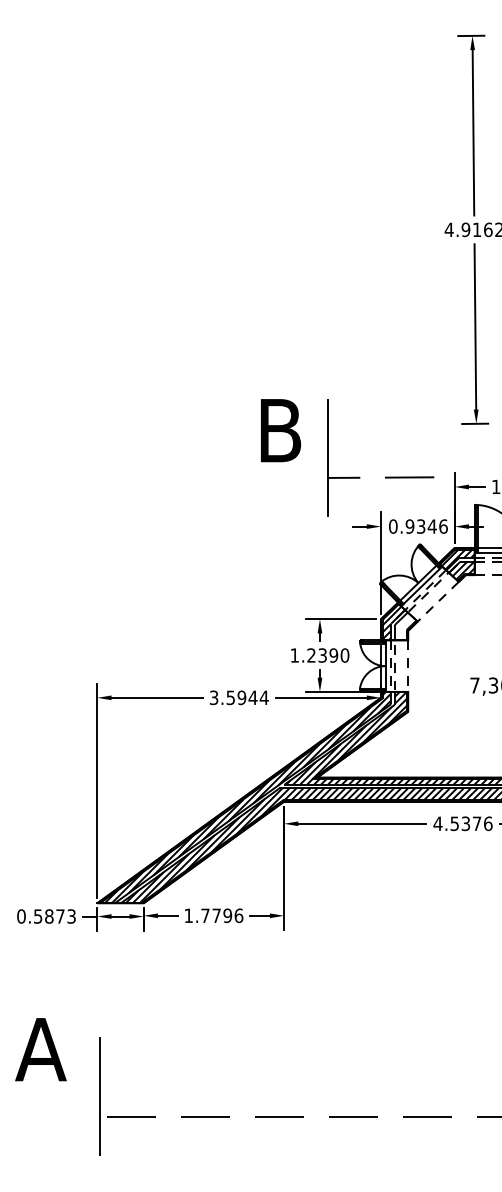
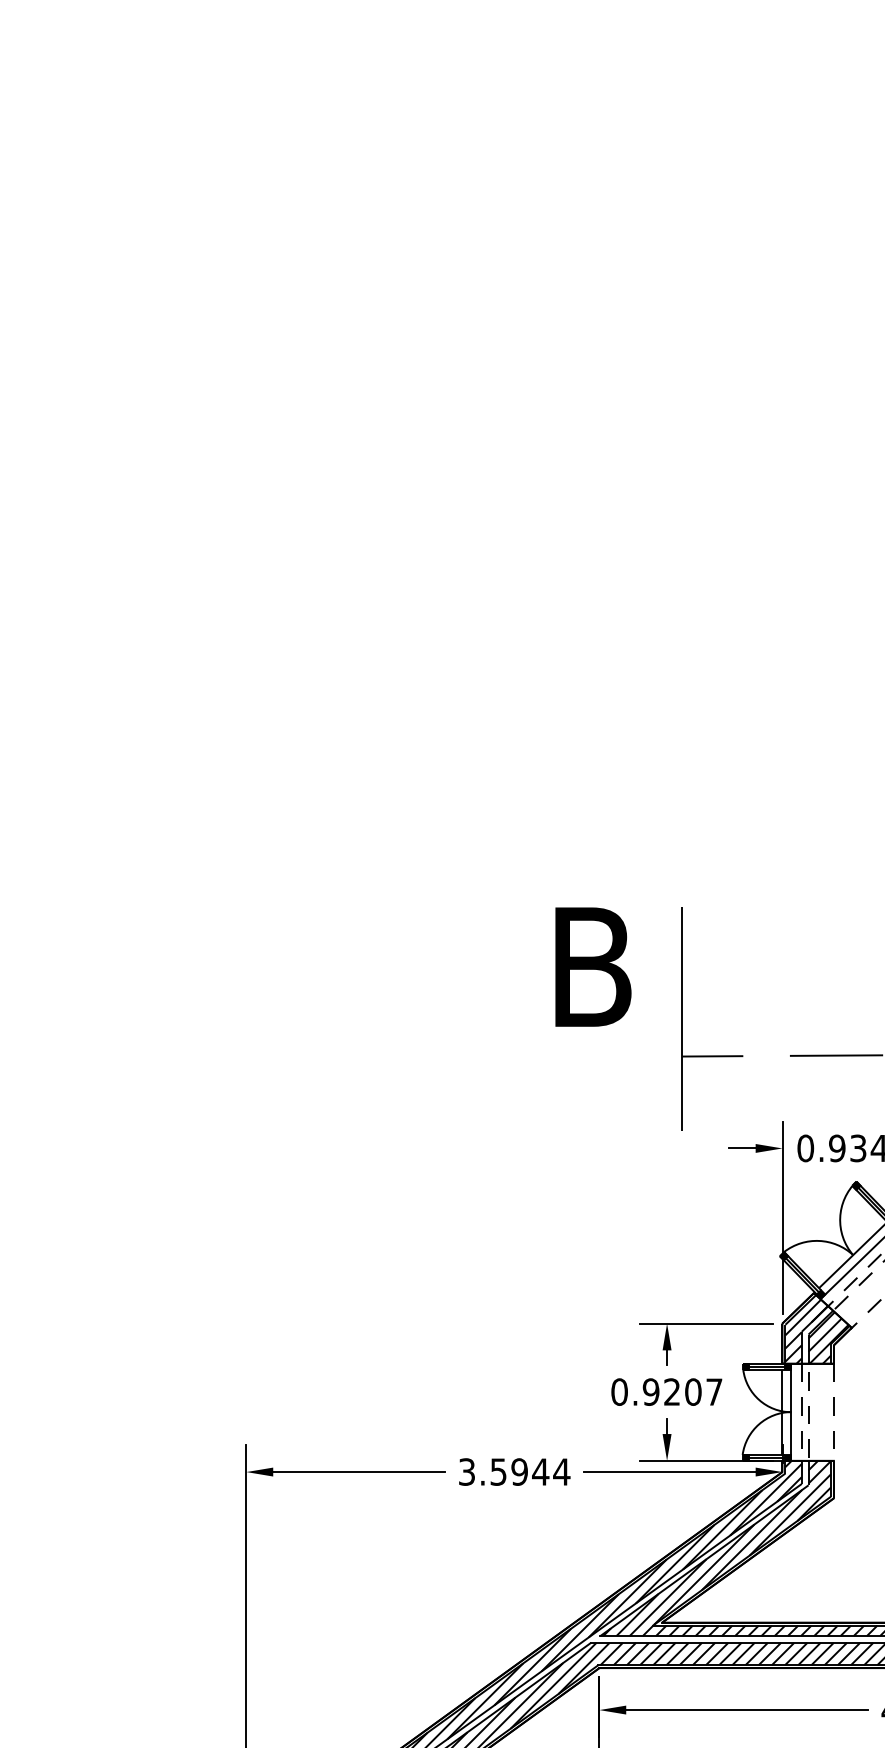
hatch: (404, 626) -> (826, 1337), added
text: (319, 655) -> (666, 1392), 1.2390 -> 0.9207

